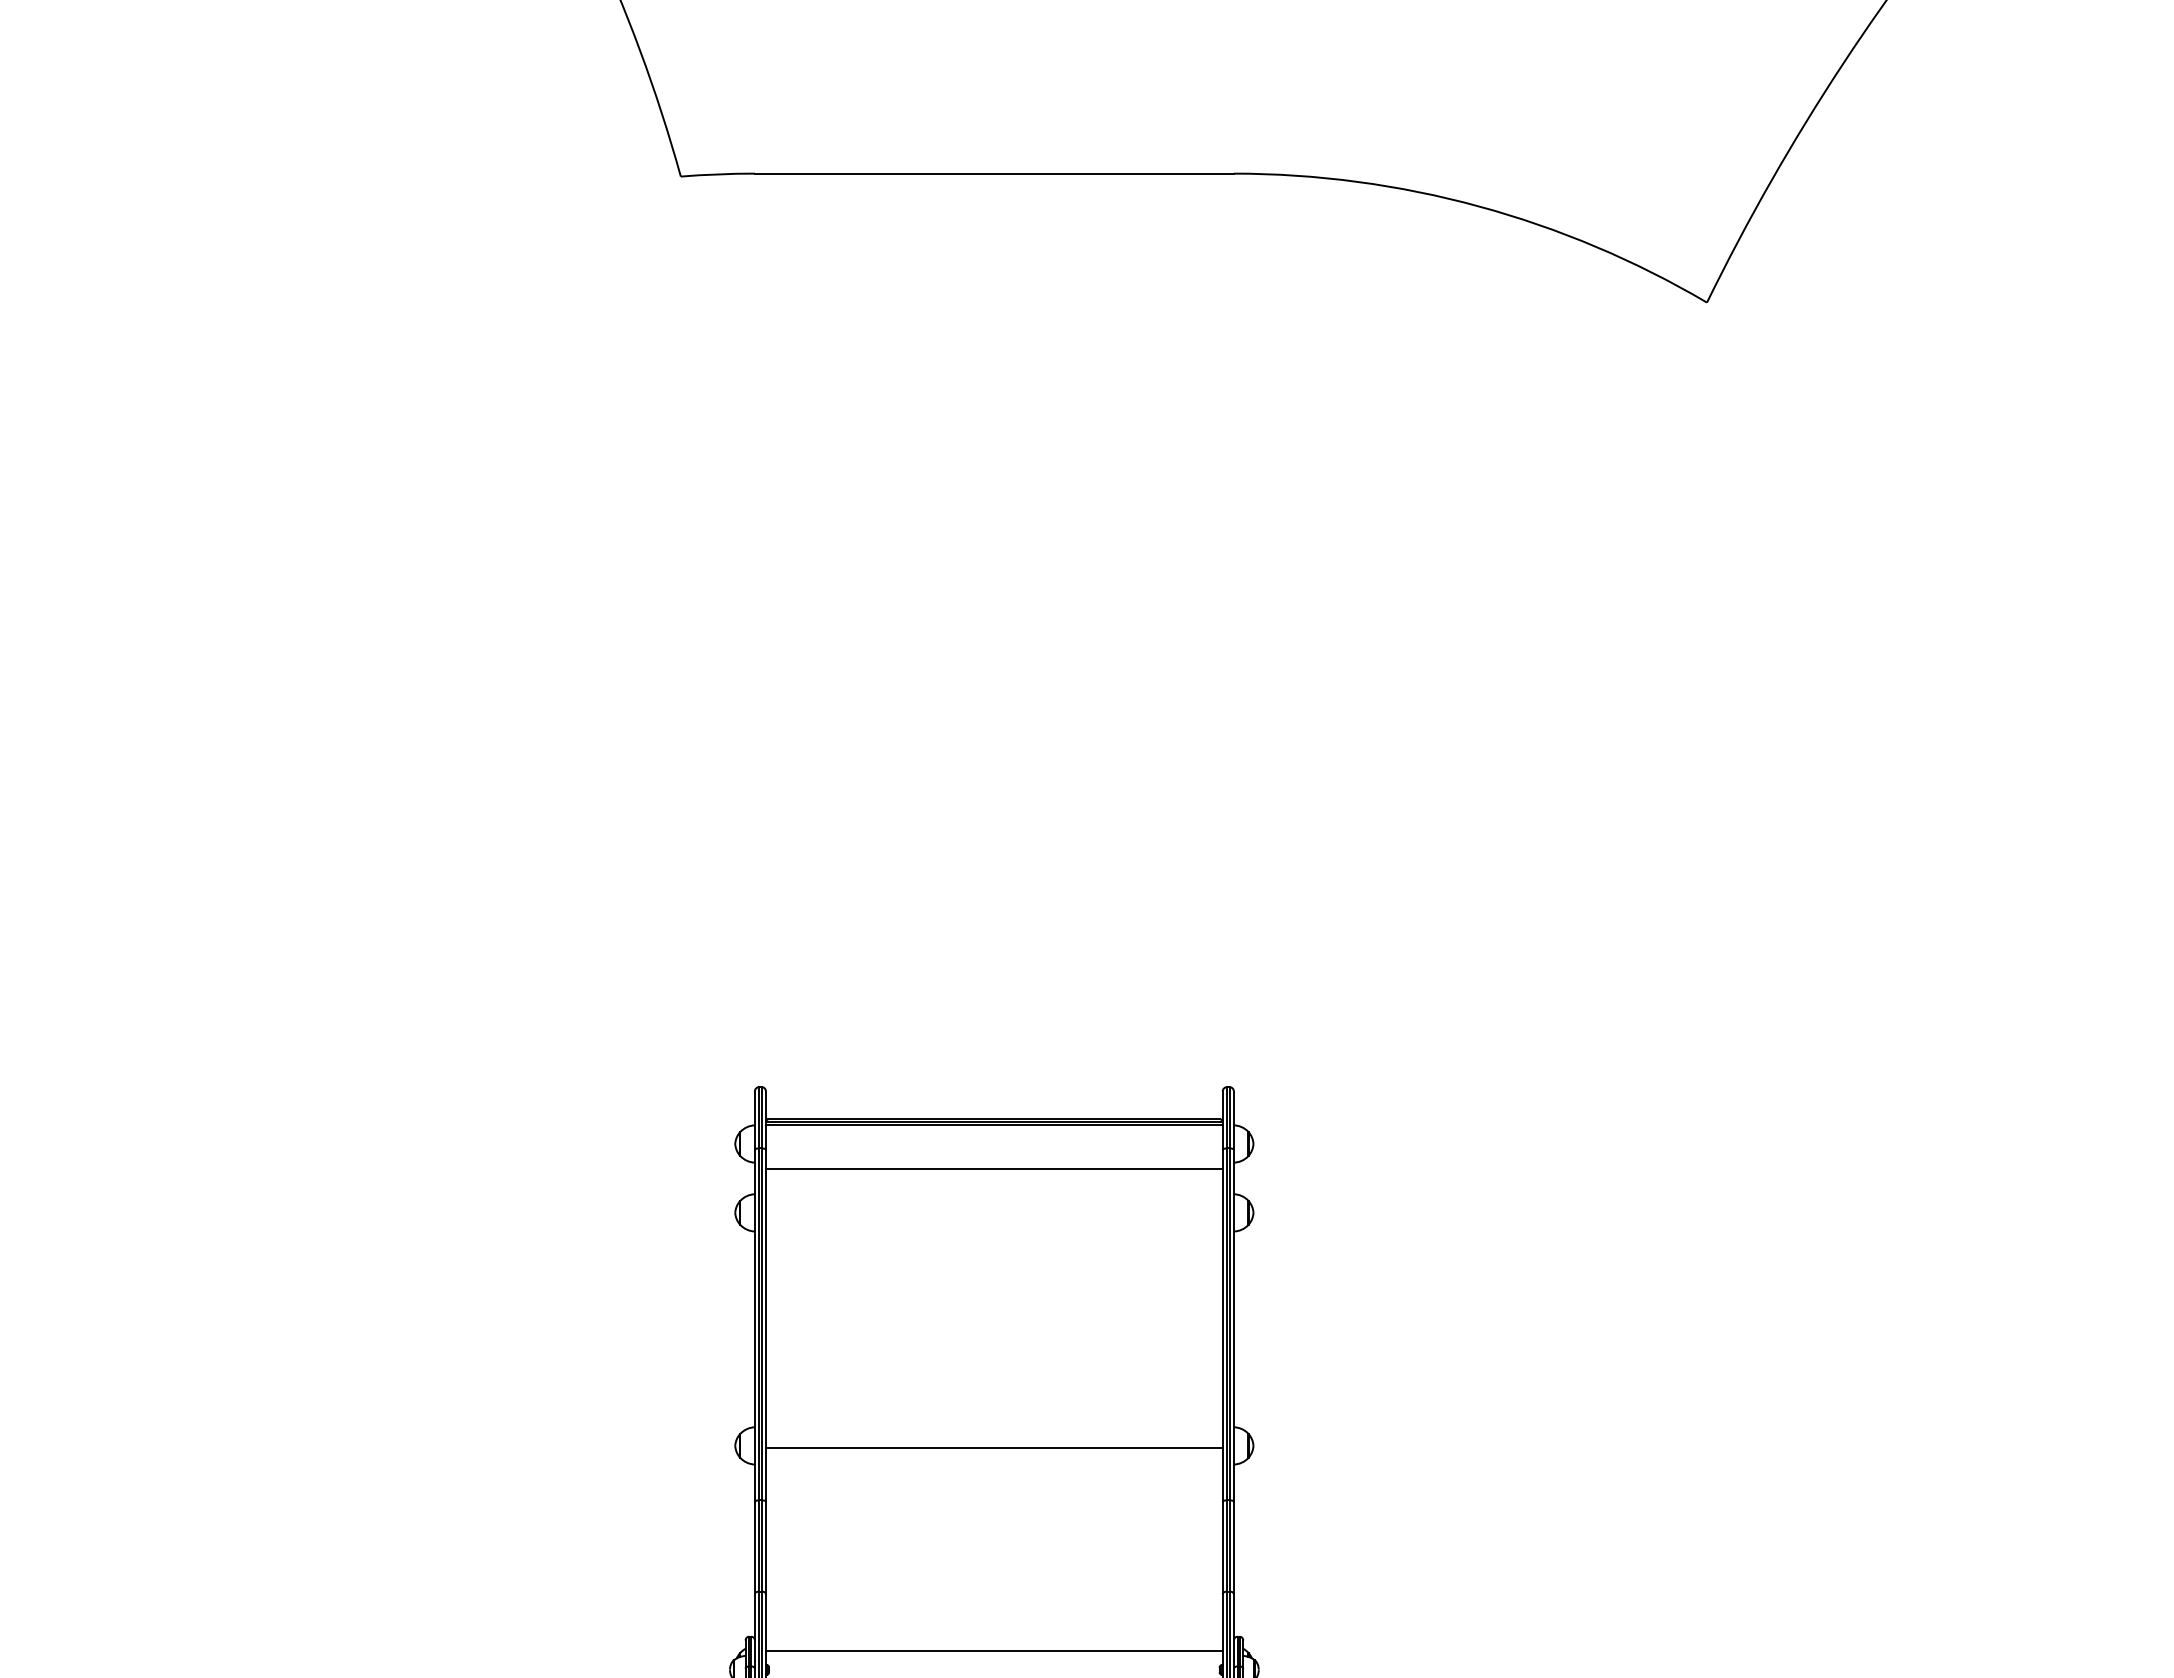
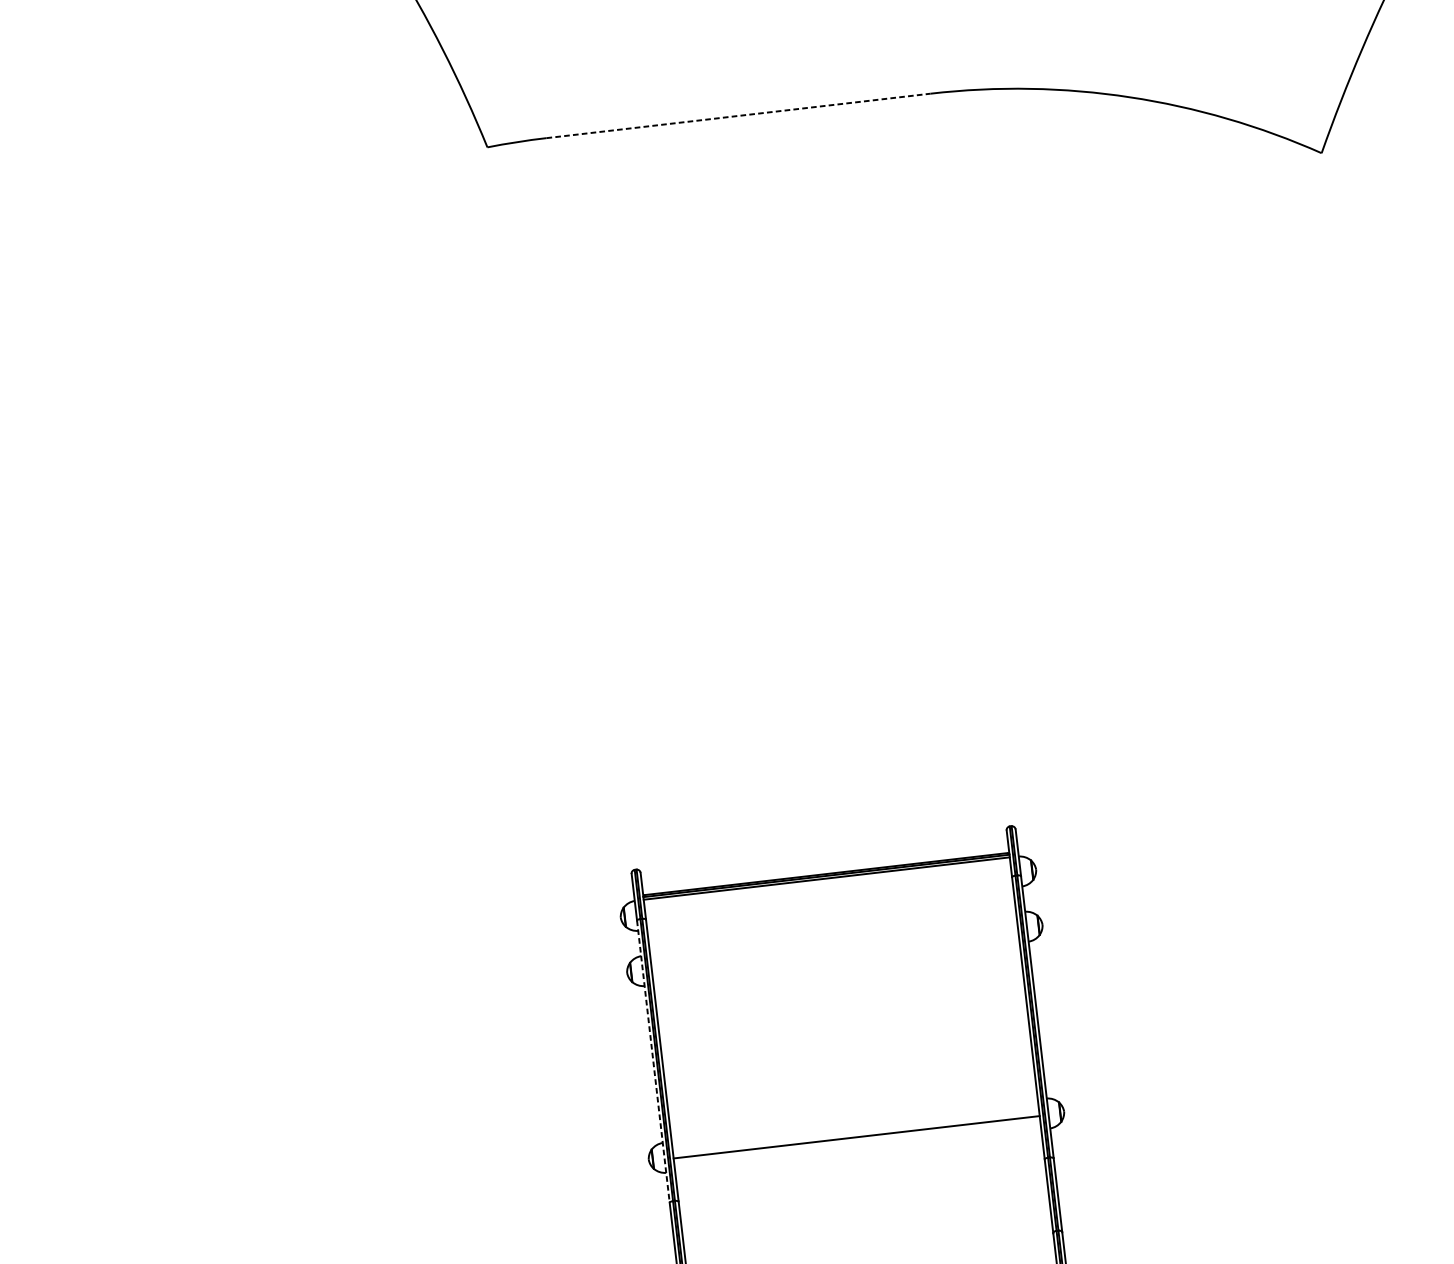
line: (994, 173) -> (738, 115), solid -> dashed
line: (994, 1169) -> (830, 914), removed
line: (754, 1325) -> (653, 1061), solid -> dashed

